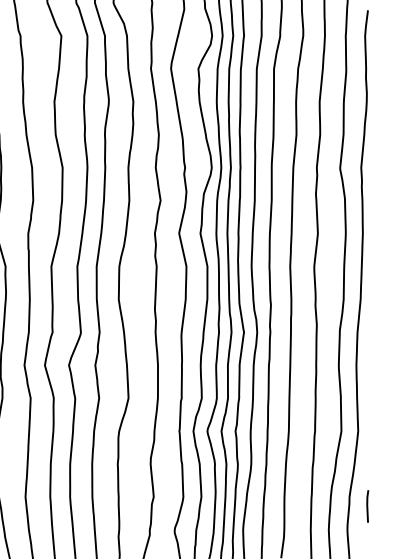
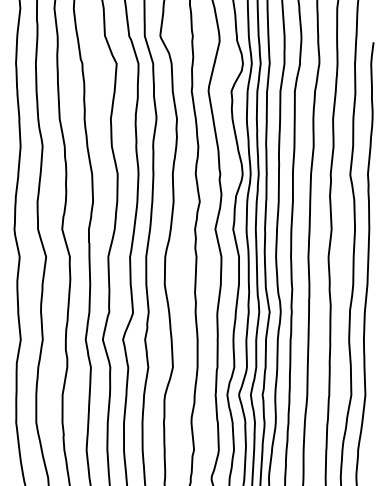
line: (367, 505) -> (373, 457), removed

